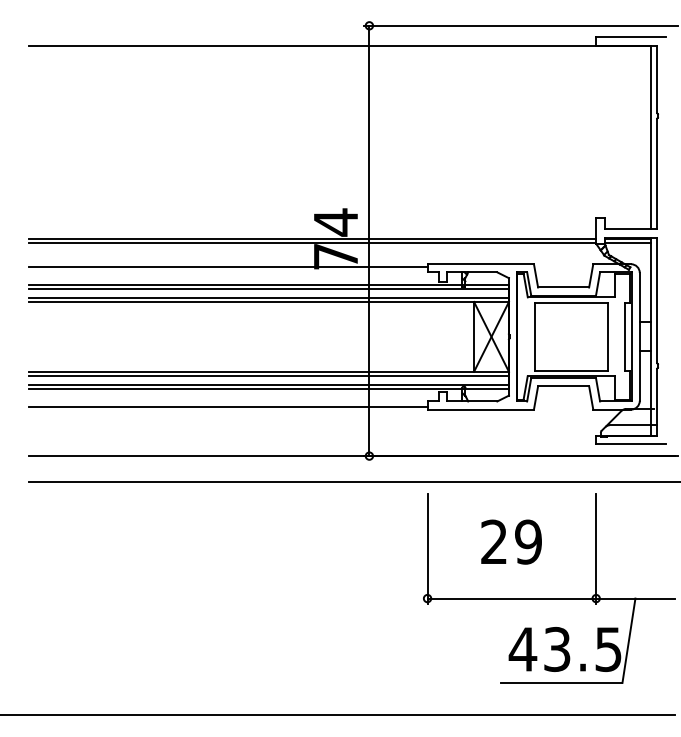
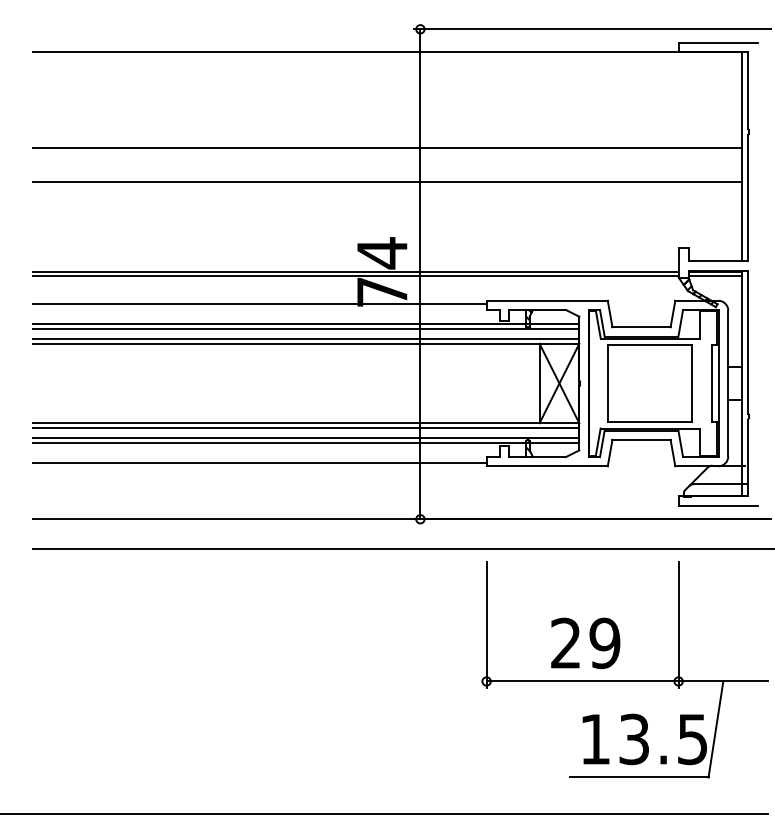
line: (340, 130) -> (387, 148), added
line: (340, 159) -> (387, 181), added
text: (511, 541) -> (585, 642), moved
text: (522, 649) -> (594, 739), 43.5 -> 13.5

